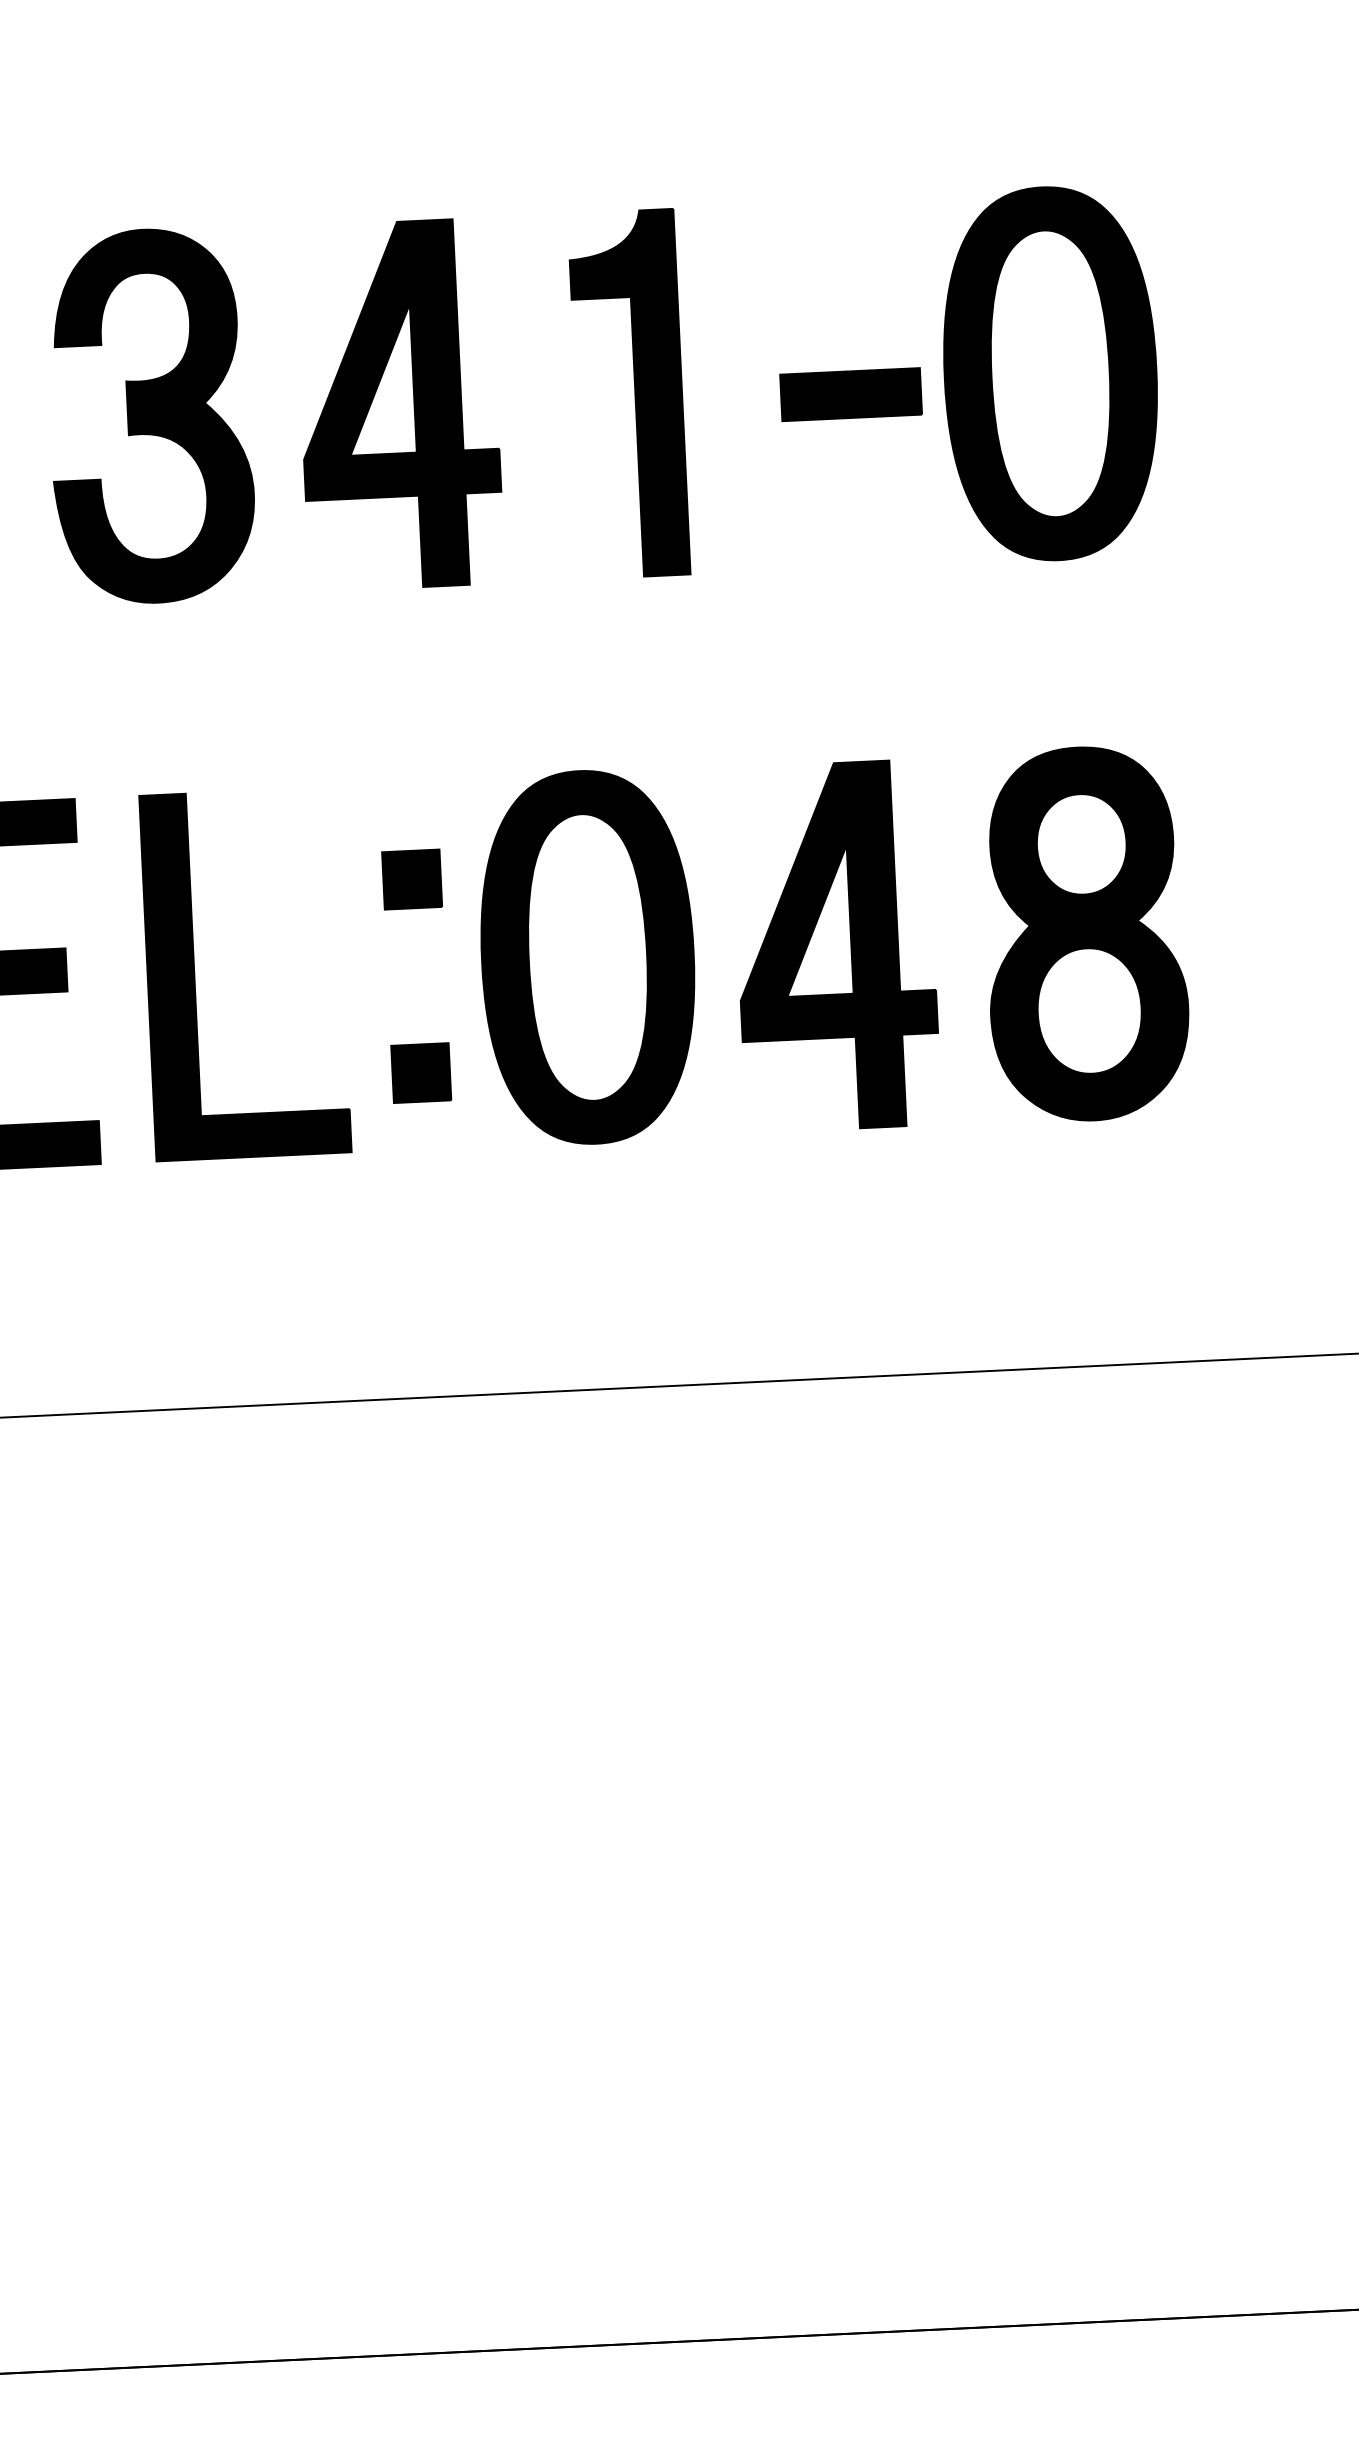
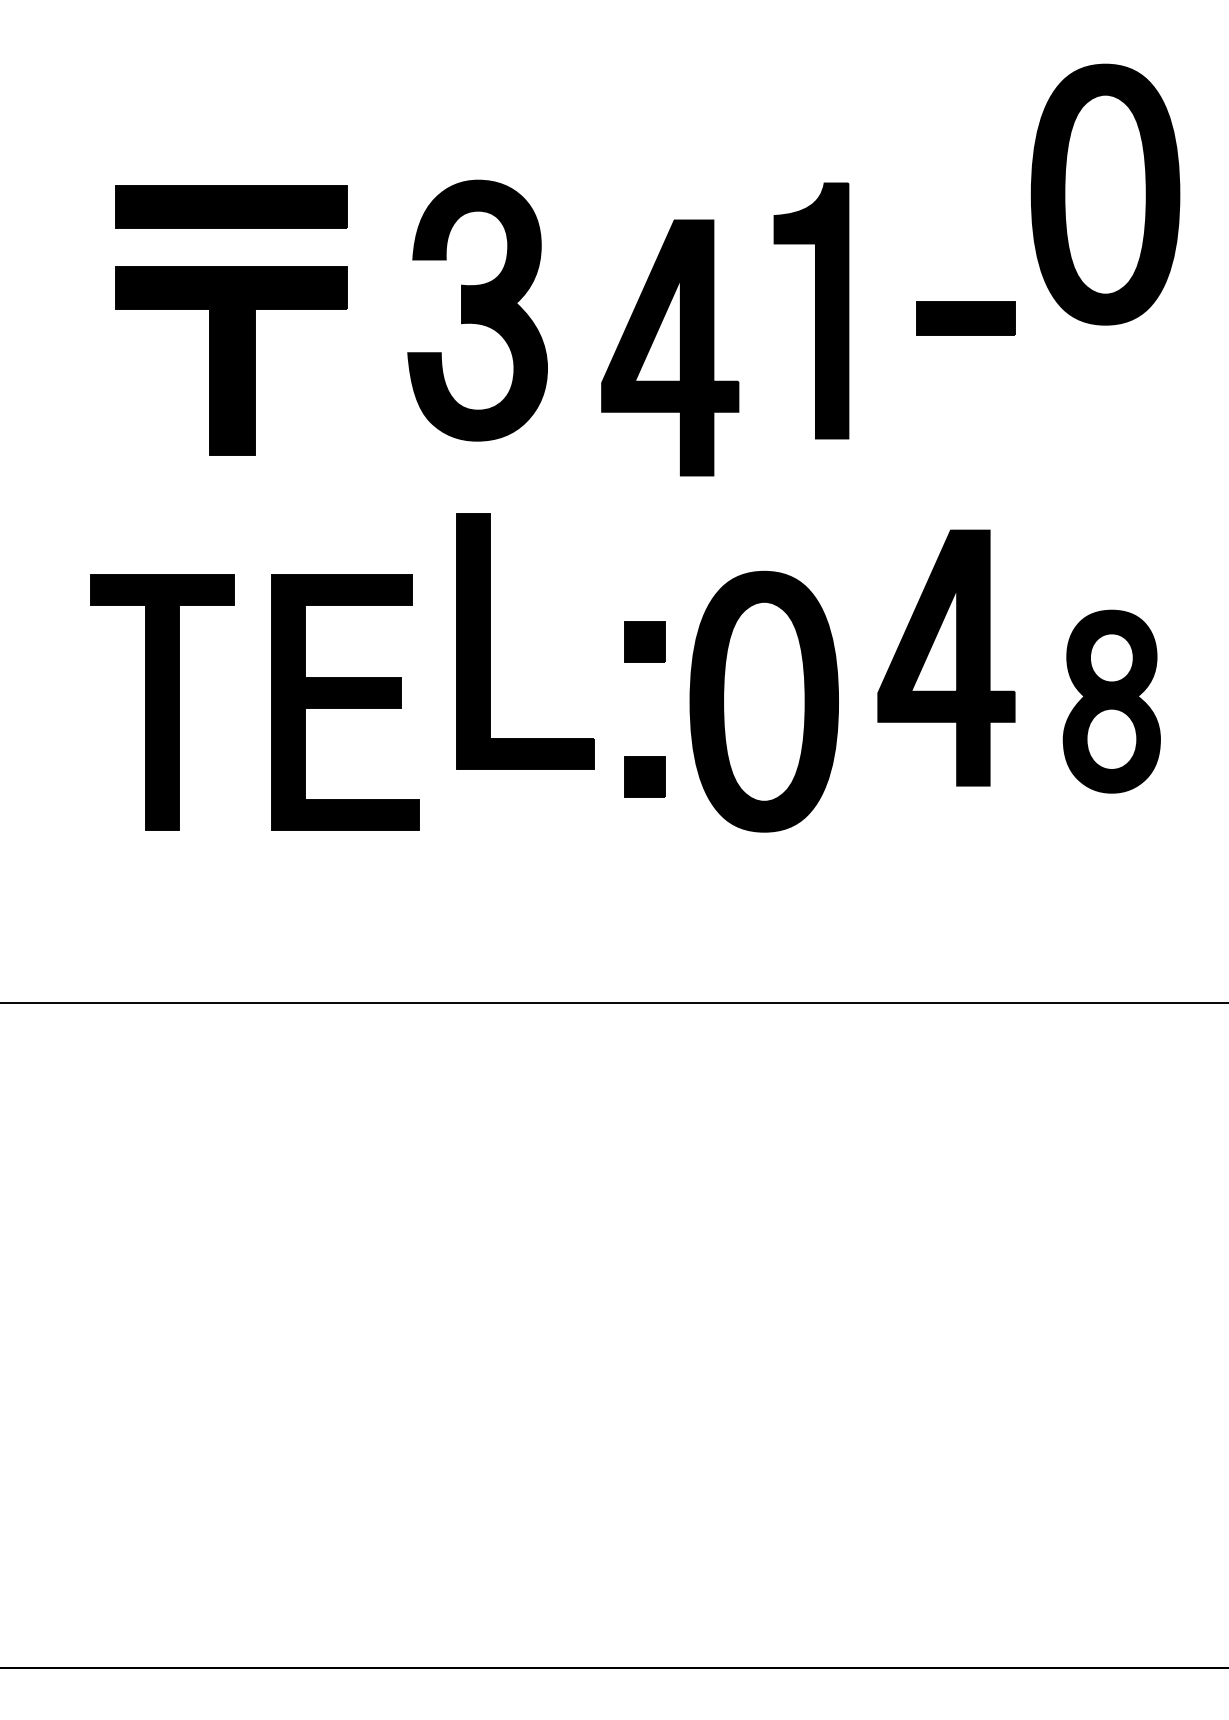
part: (1050, 373) -> (1105, 194), moved
part: (399, 404) -> (670, 347), moved
part: (1085, 933) -> (1111, 701), size x0.7
part: (836, 945) -> (946, 657), moved
part: (195, 977) -> (490, 641), moved

